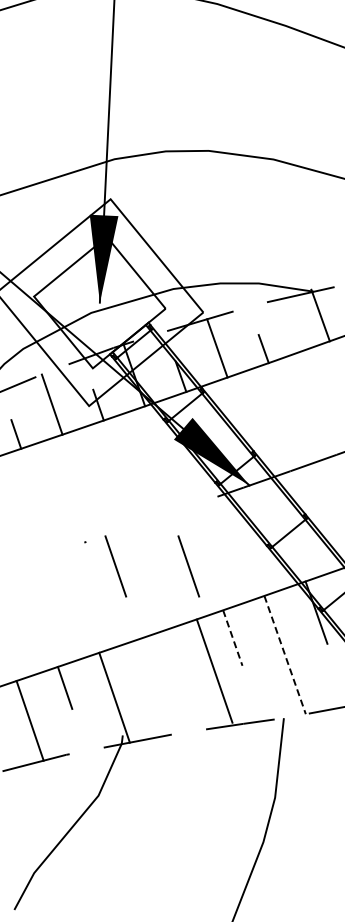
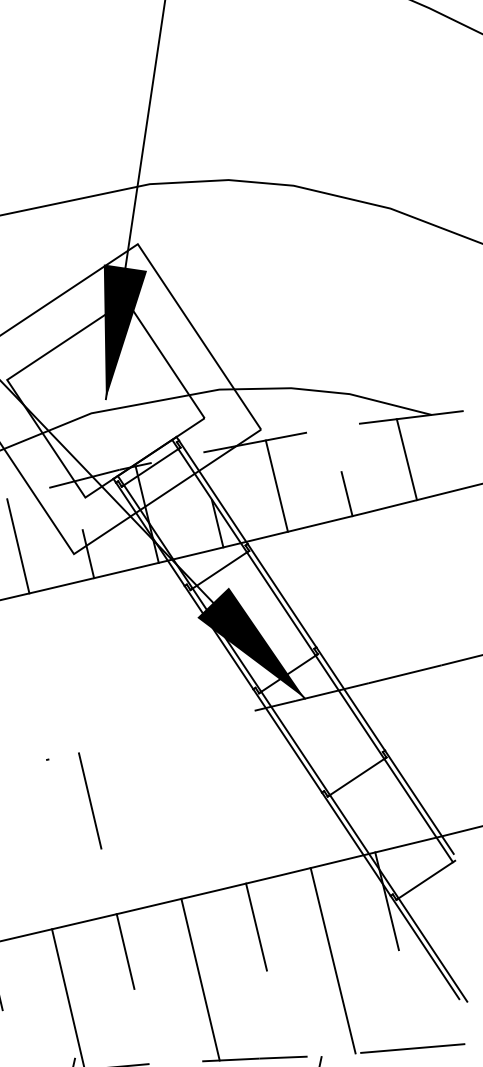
line: (320, 315) -> (406, 459), moved
line: (188, 566) -> (200, 812), removed
line: (232, 638) -> (255, 927), dashed -> solid
line: (285, 655) -> (333, 961), dashed -> solid
line: (148, 662) -> (125, 951), added
line: (214, 670) -> (200, 978), moved

